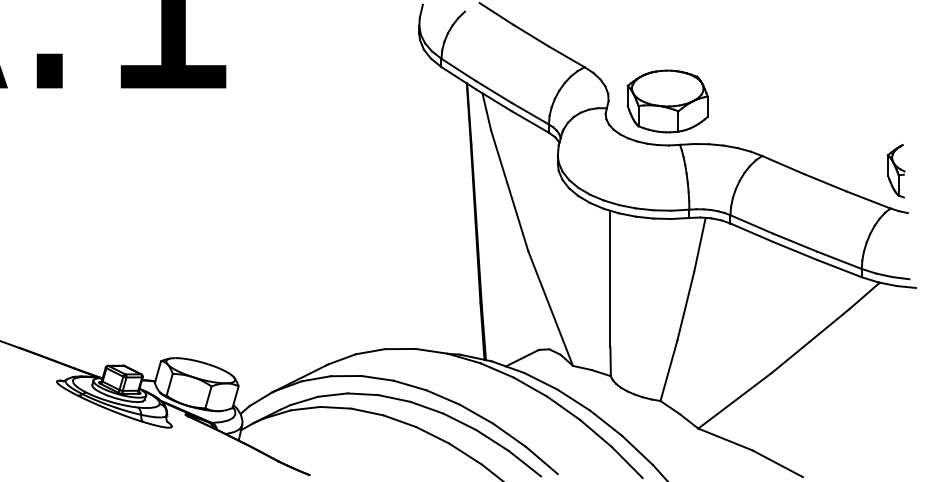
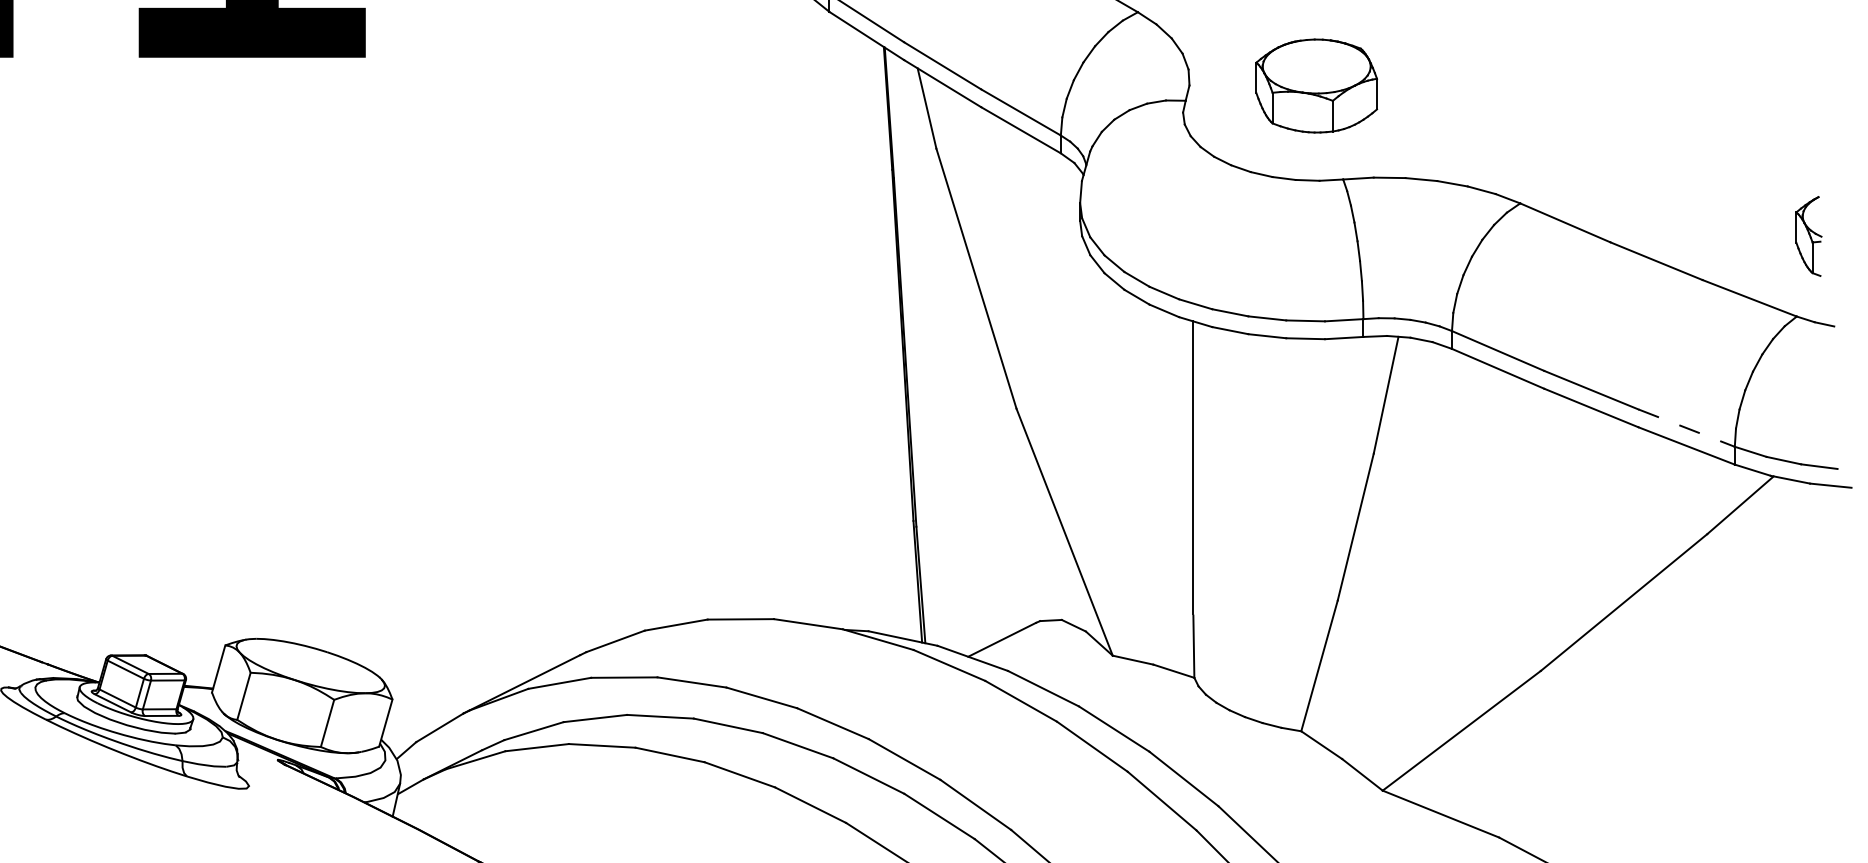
part: (667, 101) -> (1316, 86), size x0.7
part: (895, 171) -> (1807, 236), size x0.7
line: (839, 260) -> (1686, 428), solid -> dashed

